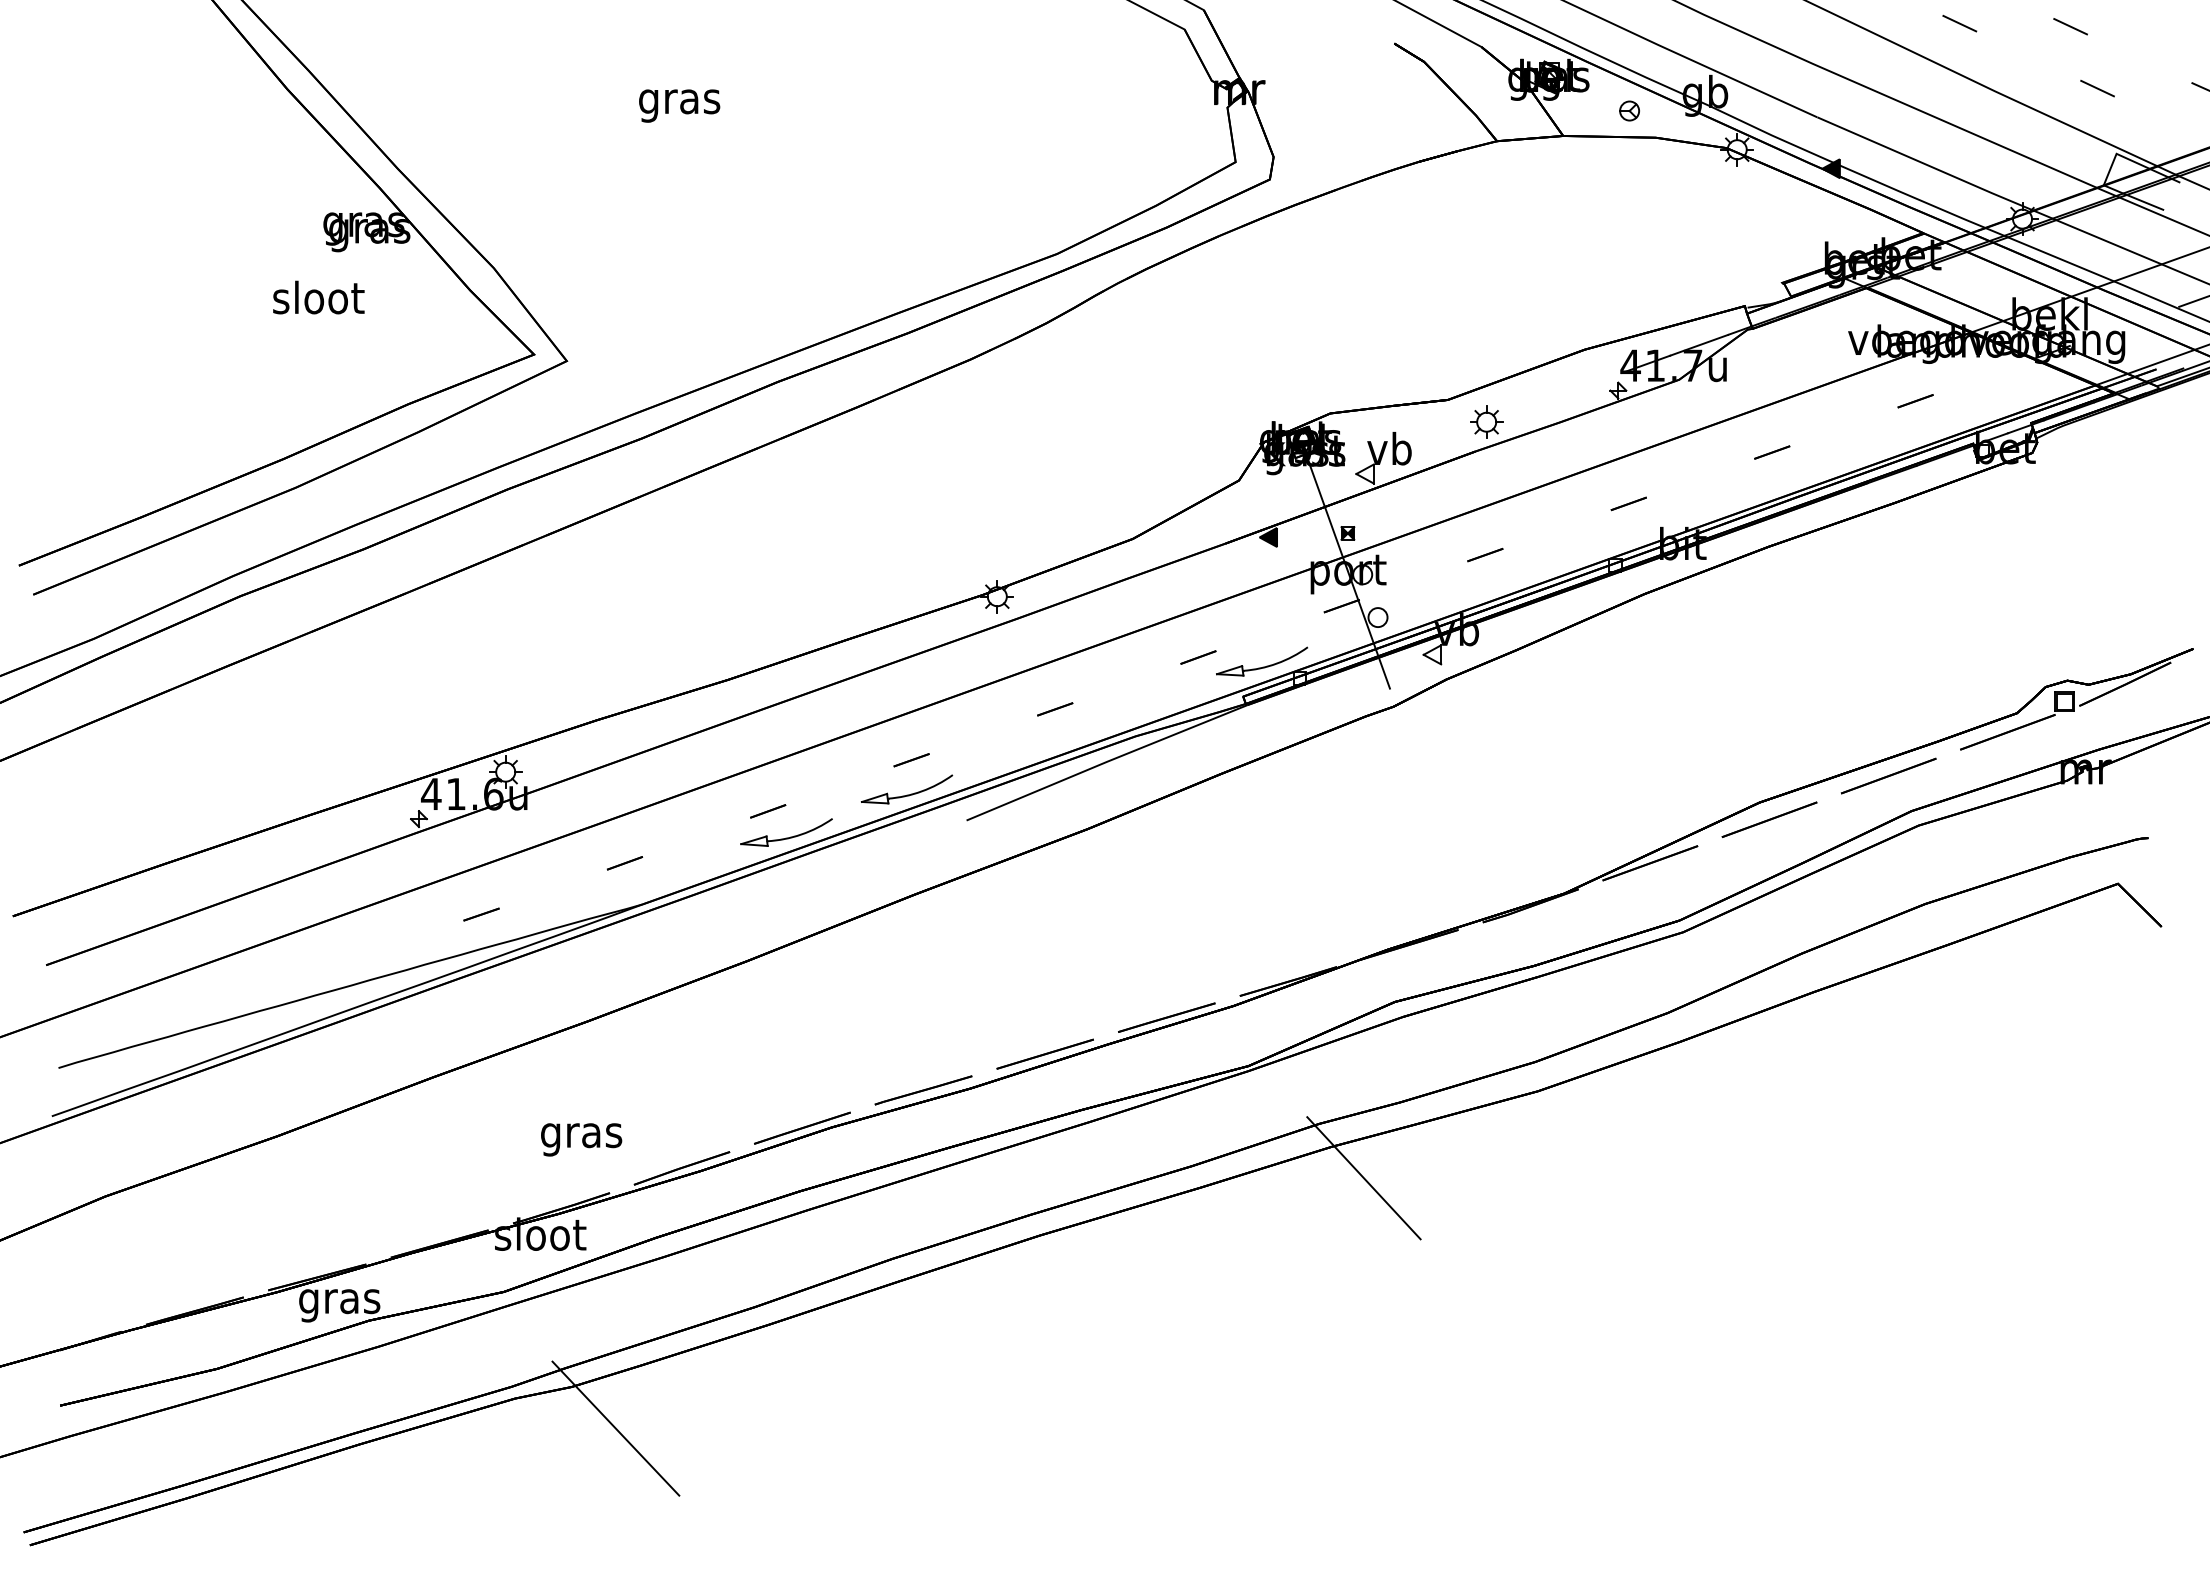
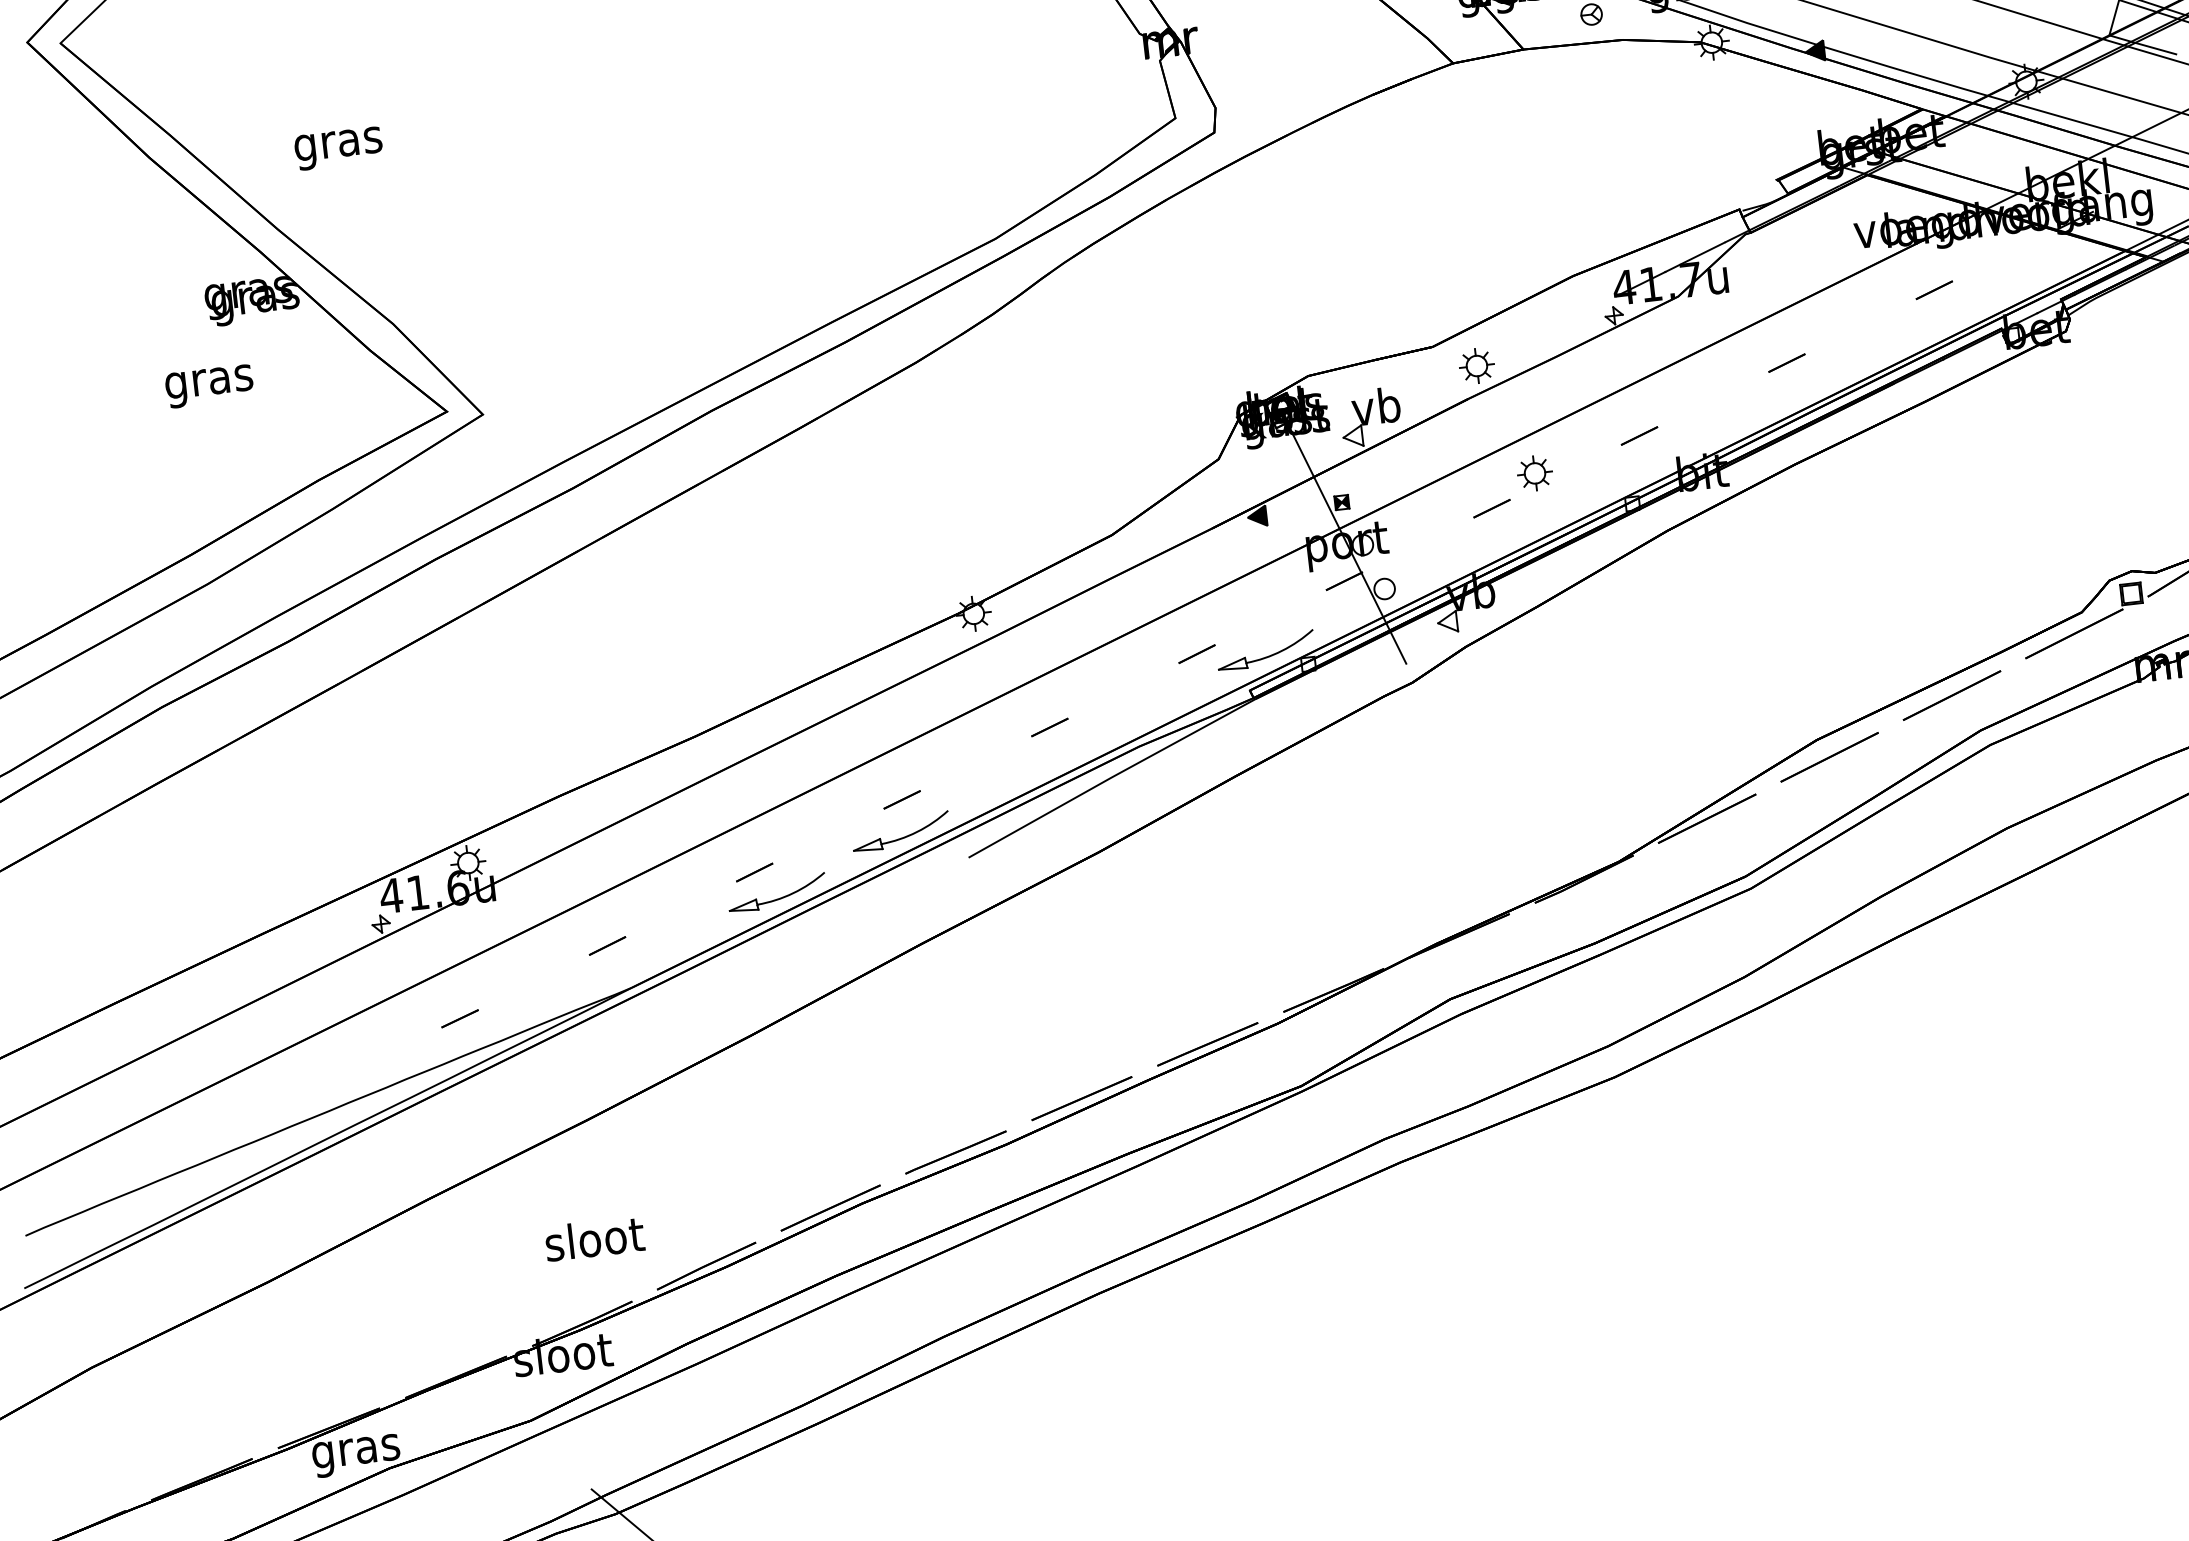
text: (679, 105) -> (338, 148), moved
text: (318, 301) -> (209, 381), sloot -> gras
part: (1528, 526) -> (1534, 472), added
text: (581, 1135) -> (594, 1243), gras -> sloot
line: (1363, 1178) -> (1438, 1192), removed

